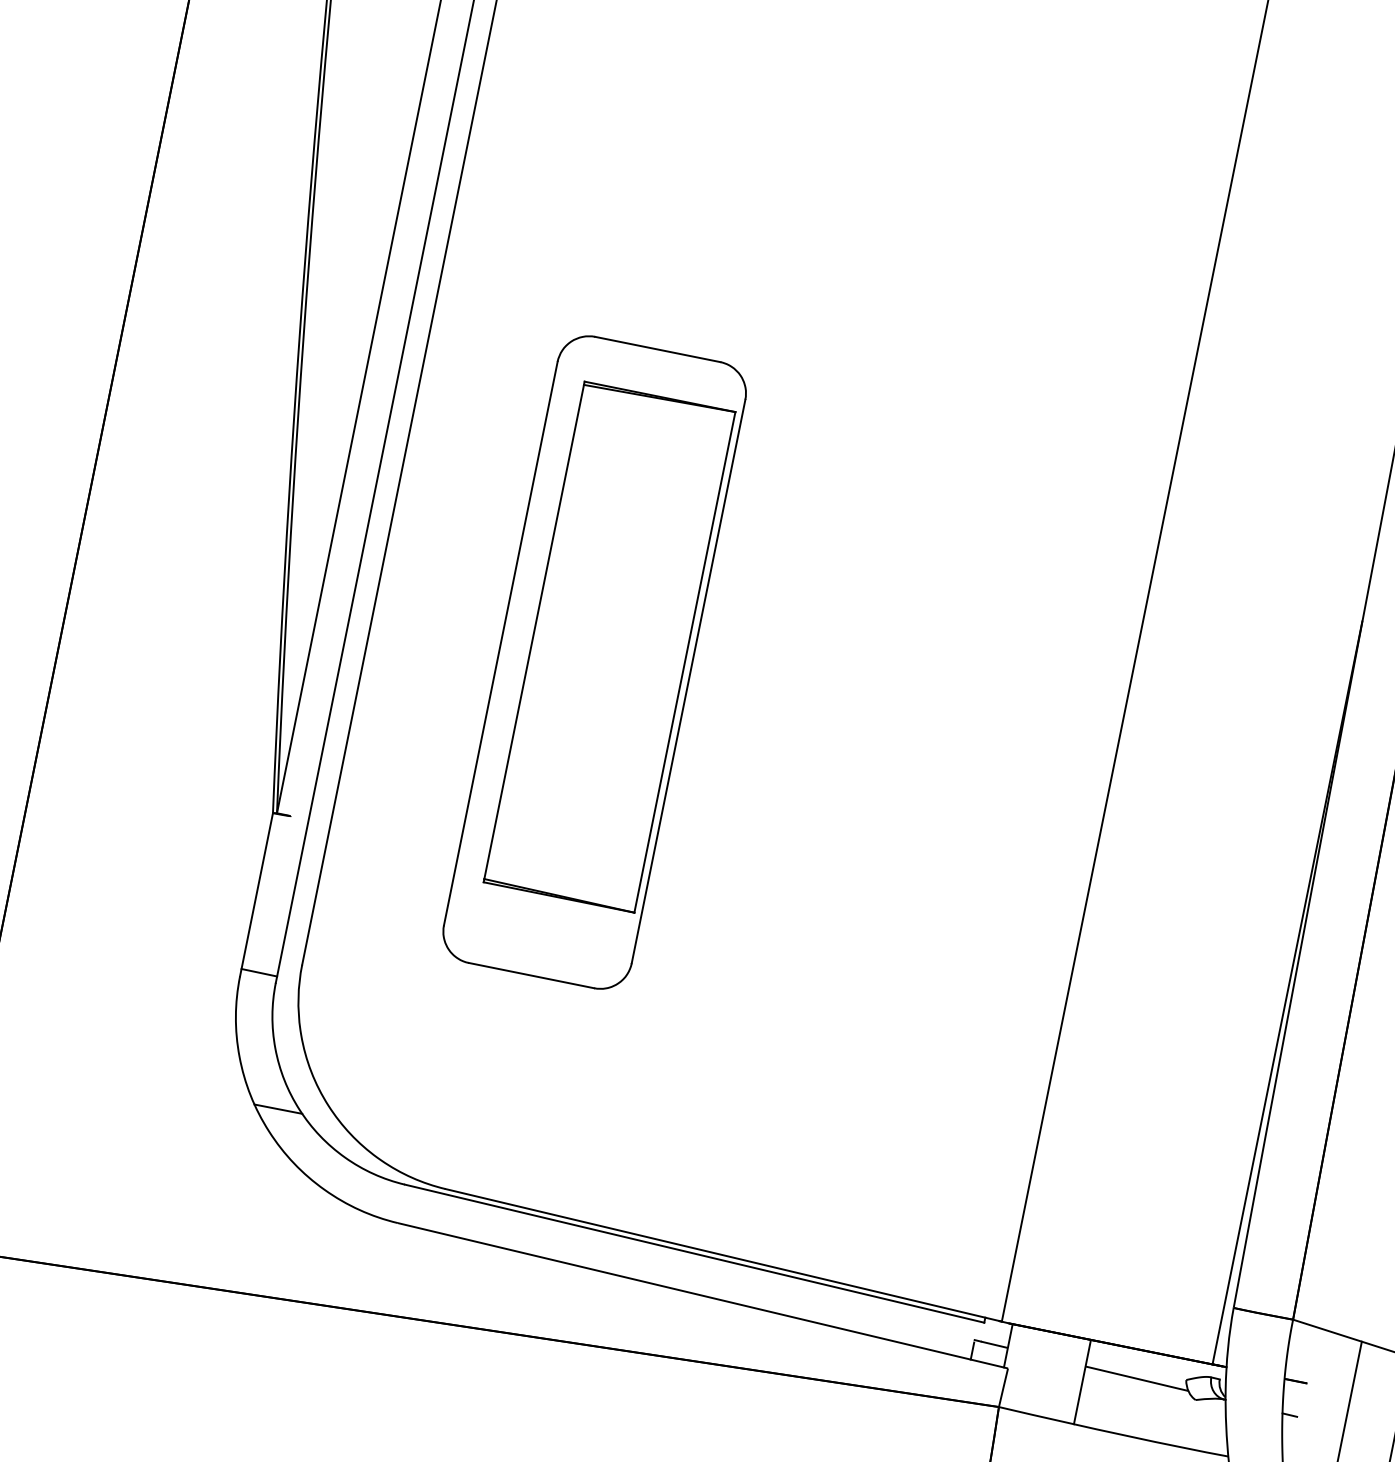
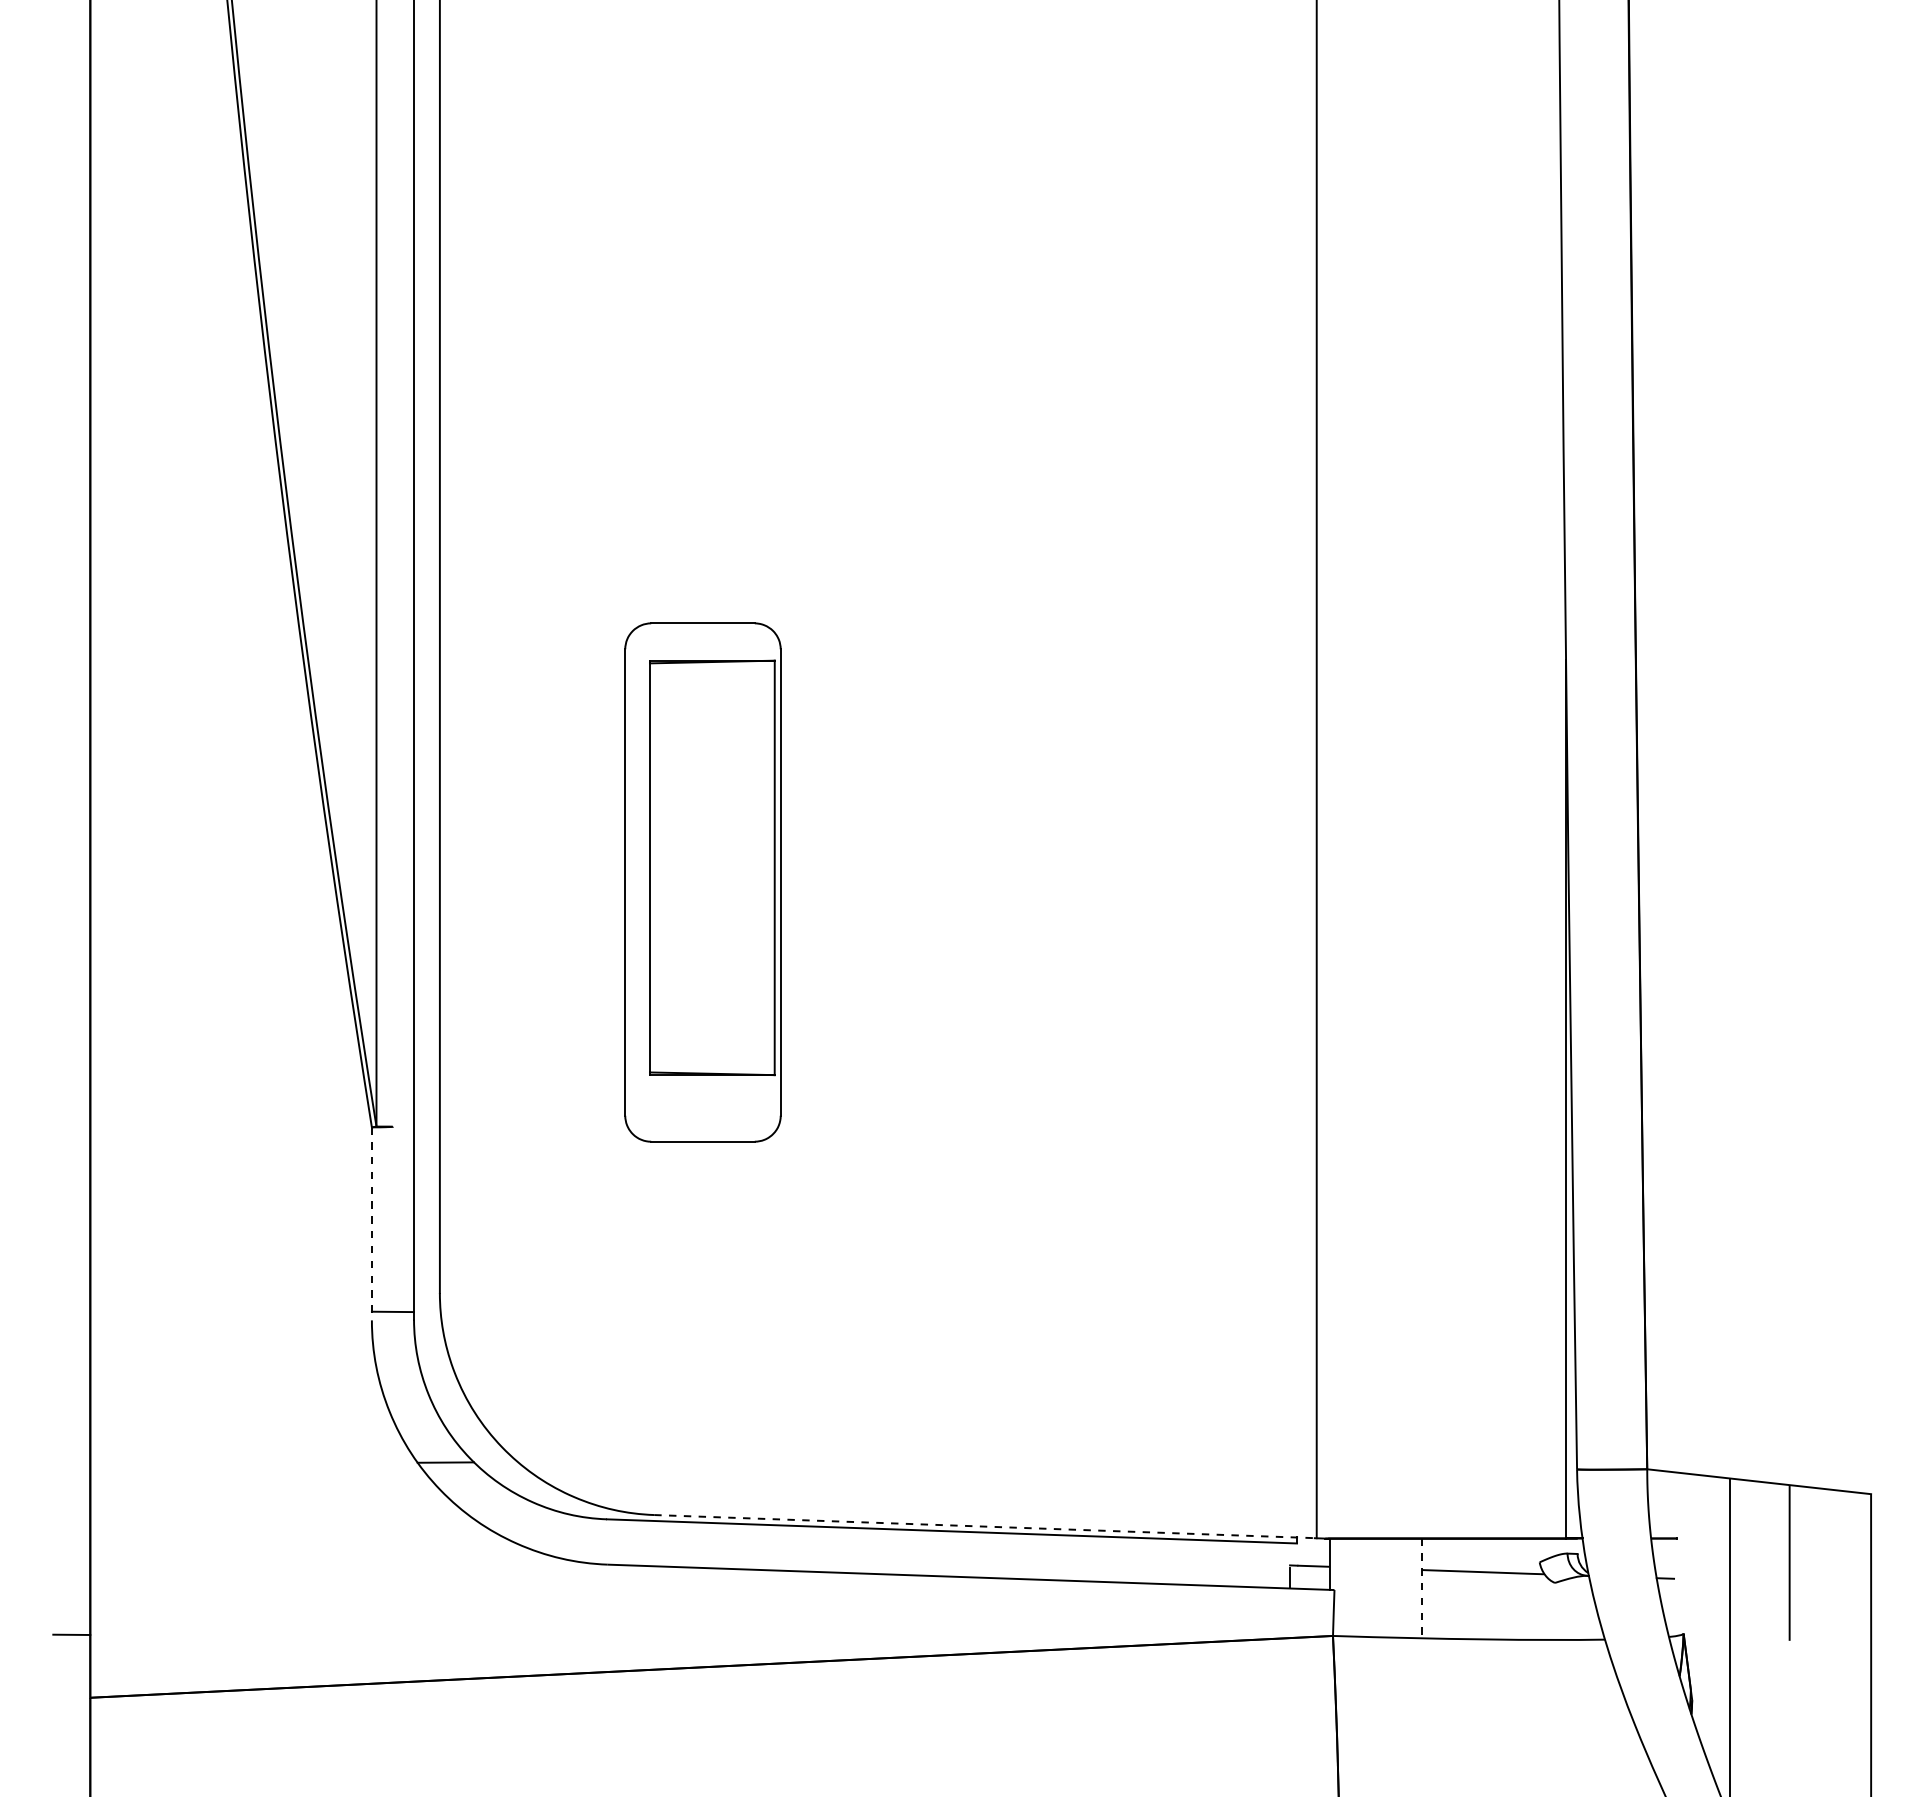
part: (594, 662) -> (702, 882), size x0.7
line: (256, 895) -> (371, 1224), solid -> dashed
line: (723, 1255) -> (985, 1526), solid -> dashed
line: (1082, 1382) -> (1422, 1588), solid -> dashed

